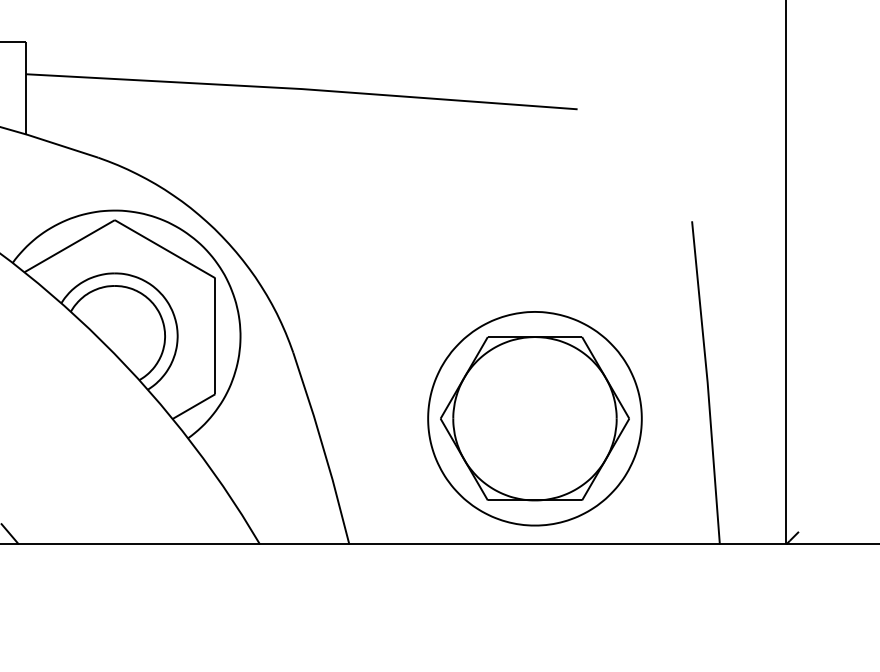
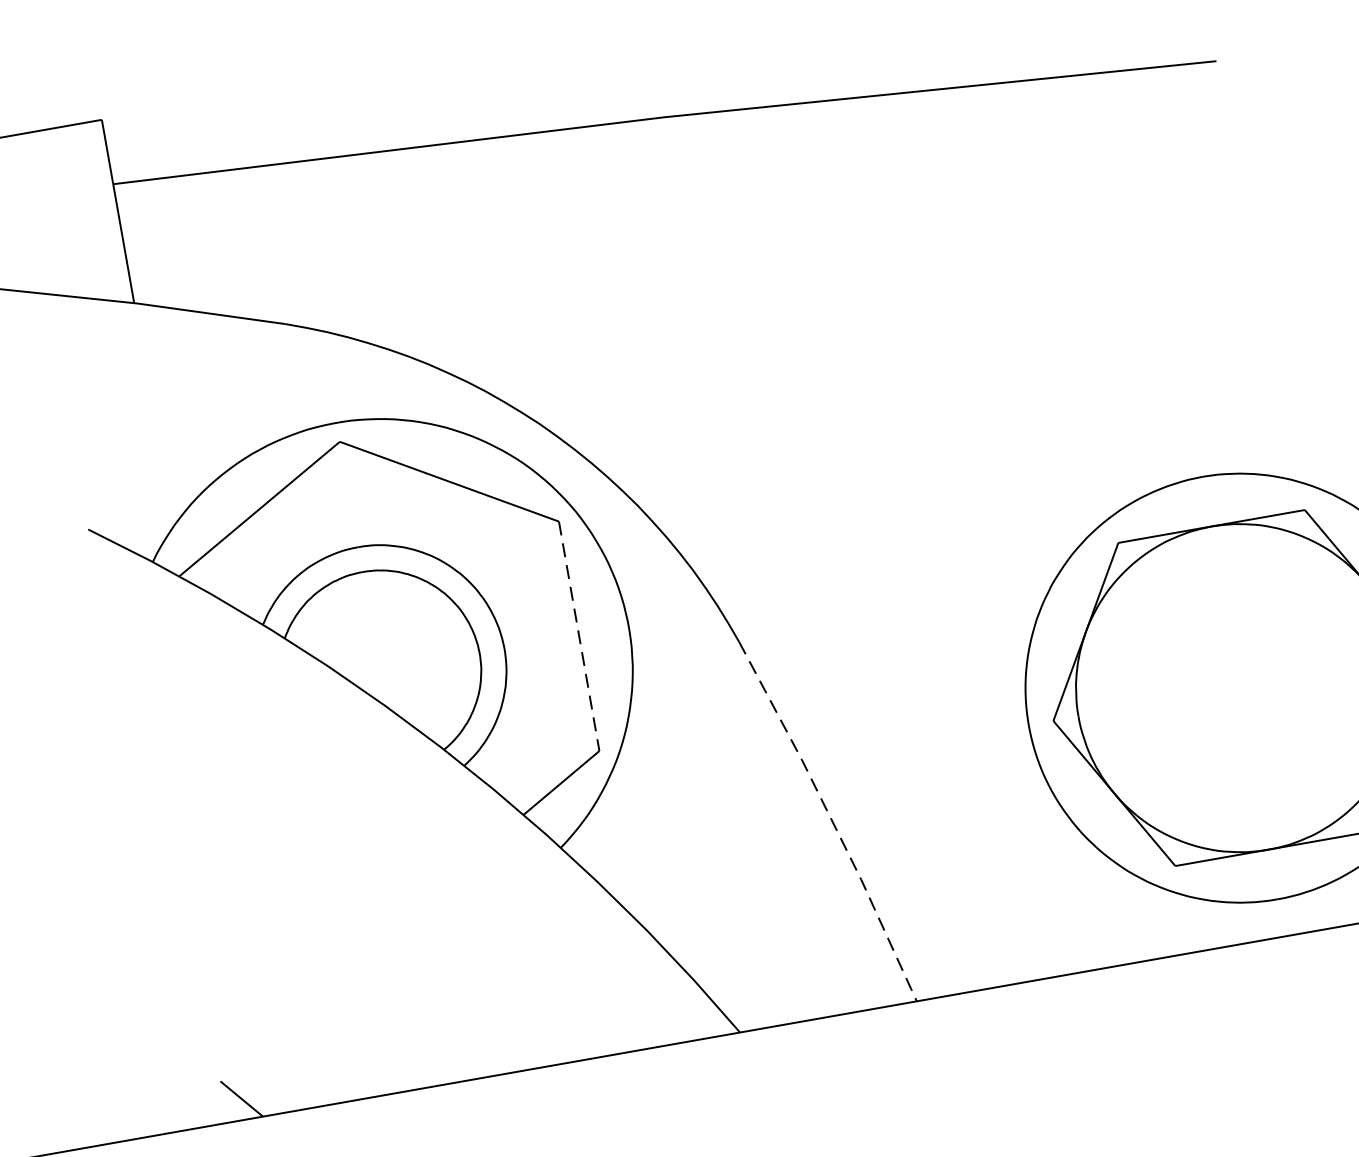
line: (215, 336) -> (579, 636), solid -> dashed
line: (323, 448) -> (832, 820), solid -> dashed

